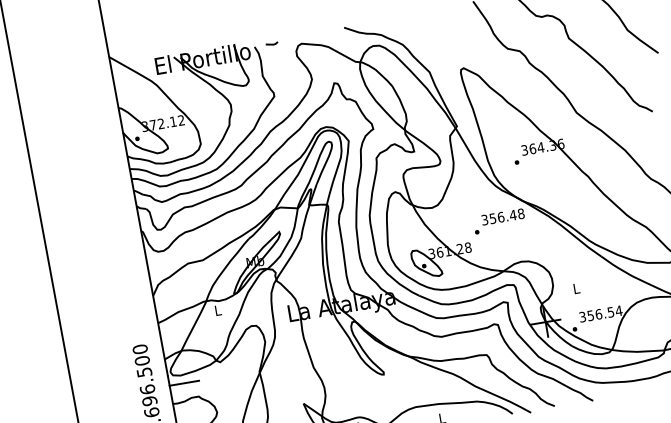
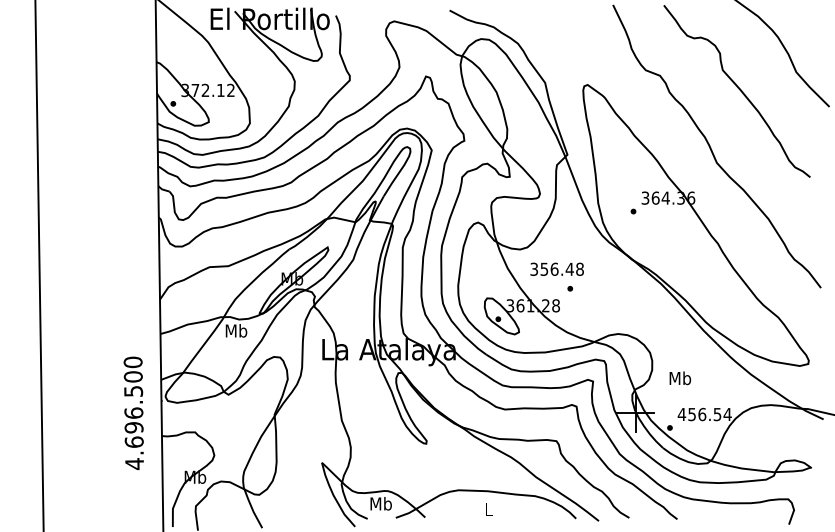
line: (271, 44) -> (357, 15), removed
text: (502, 216) -> (556, 268), moved
text: (576, 288) -> (680, 378), L -> Mb
text: (217, 310) -> (236, 330), L -> Mb
text: (582, 317) -> (681, 414), 356.54 -> 456.54
line: (183, 383) -> (179, 413), removed

